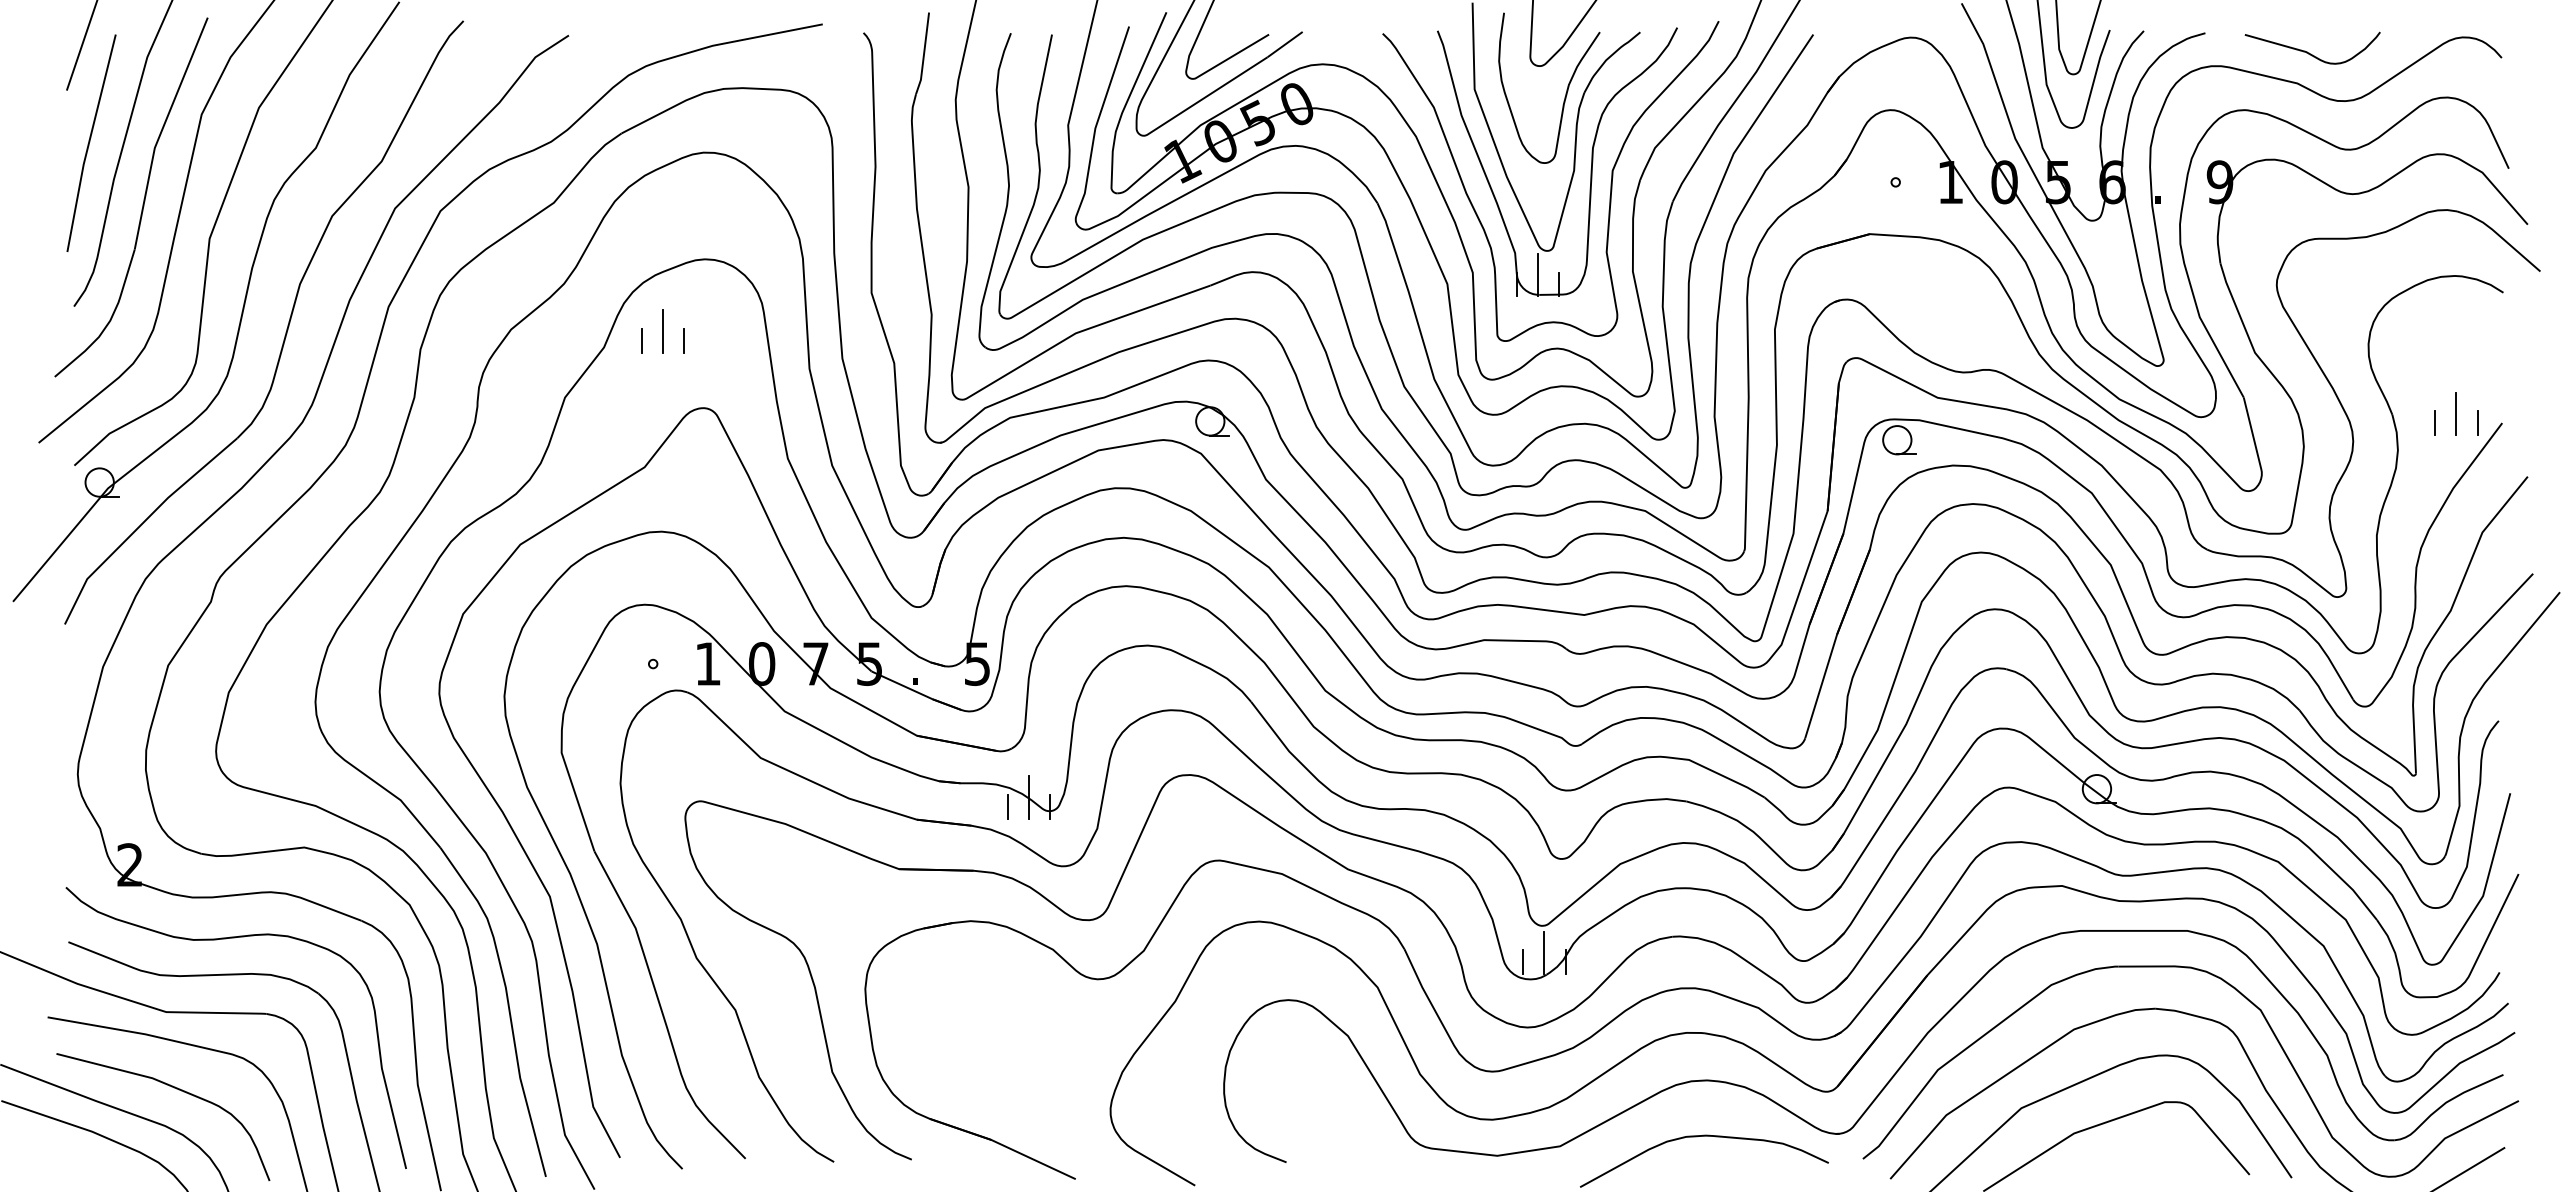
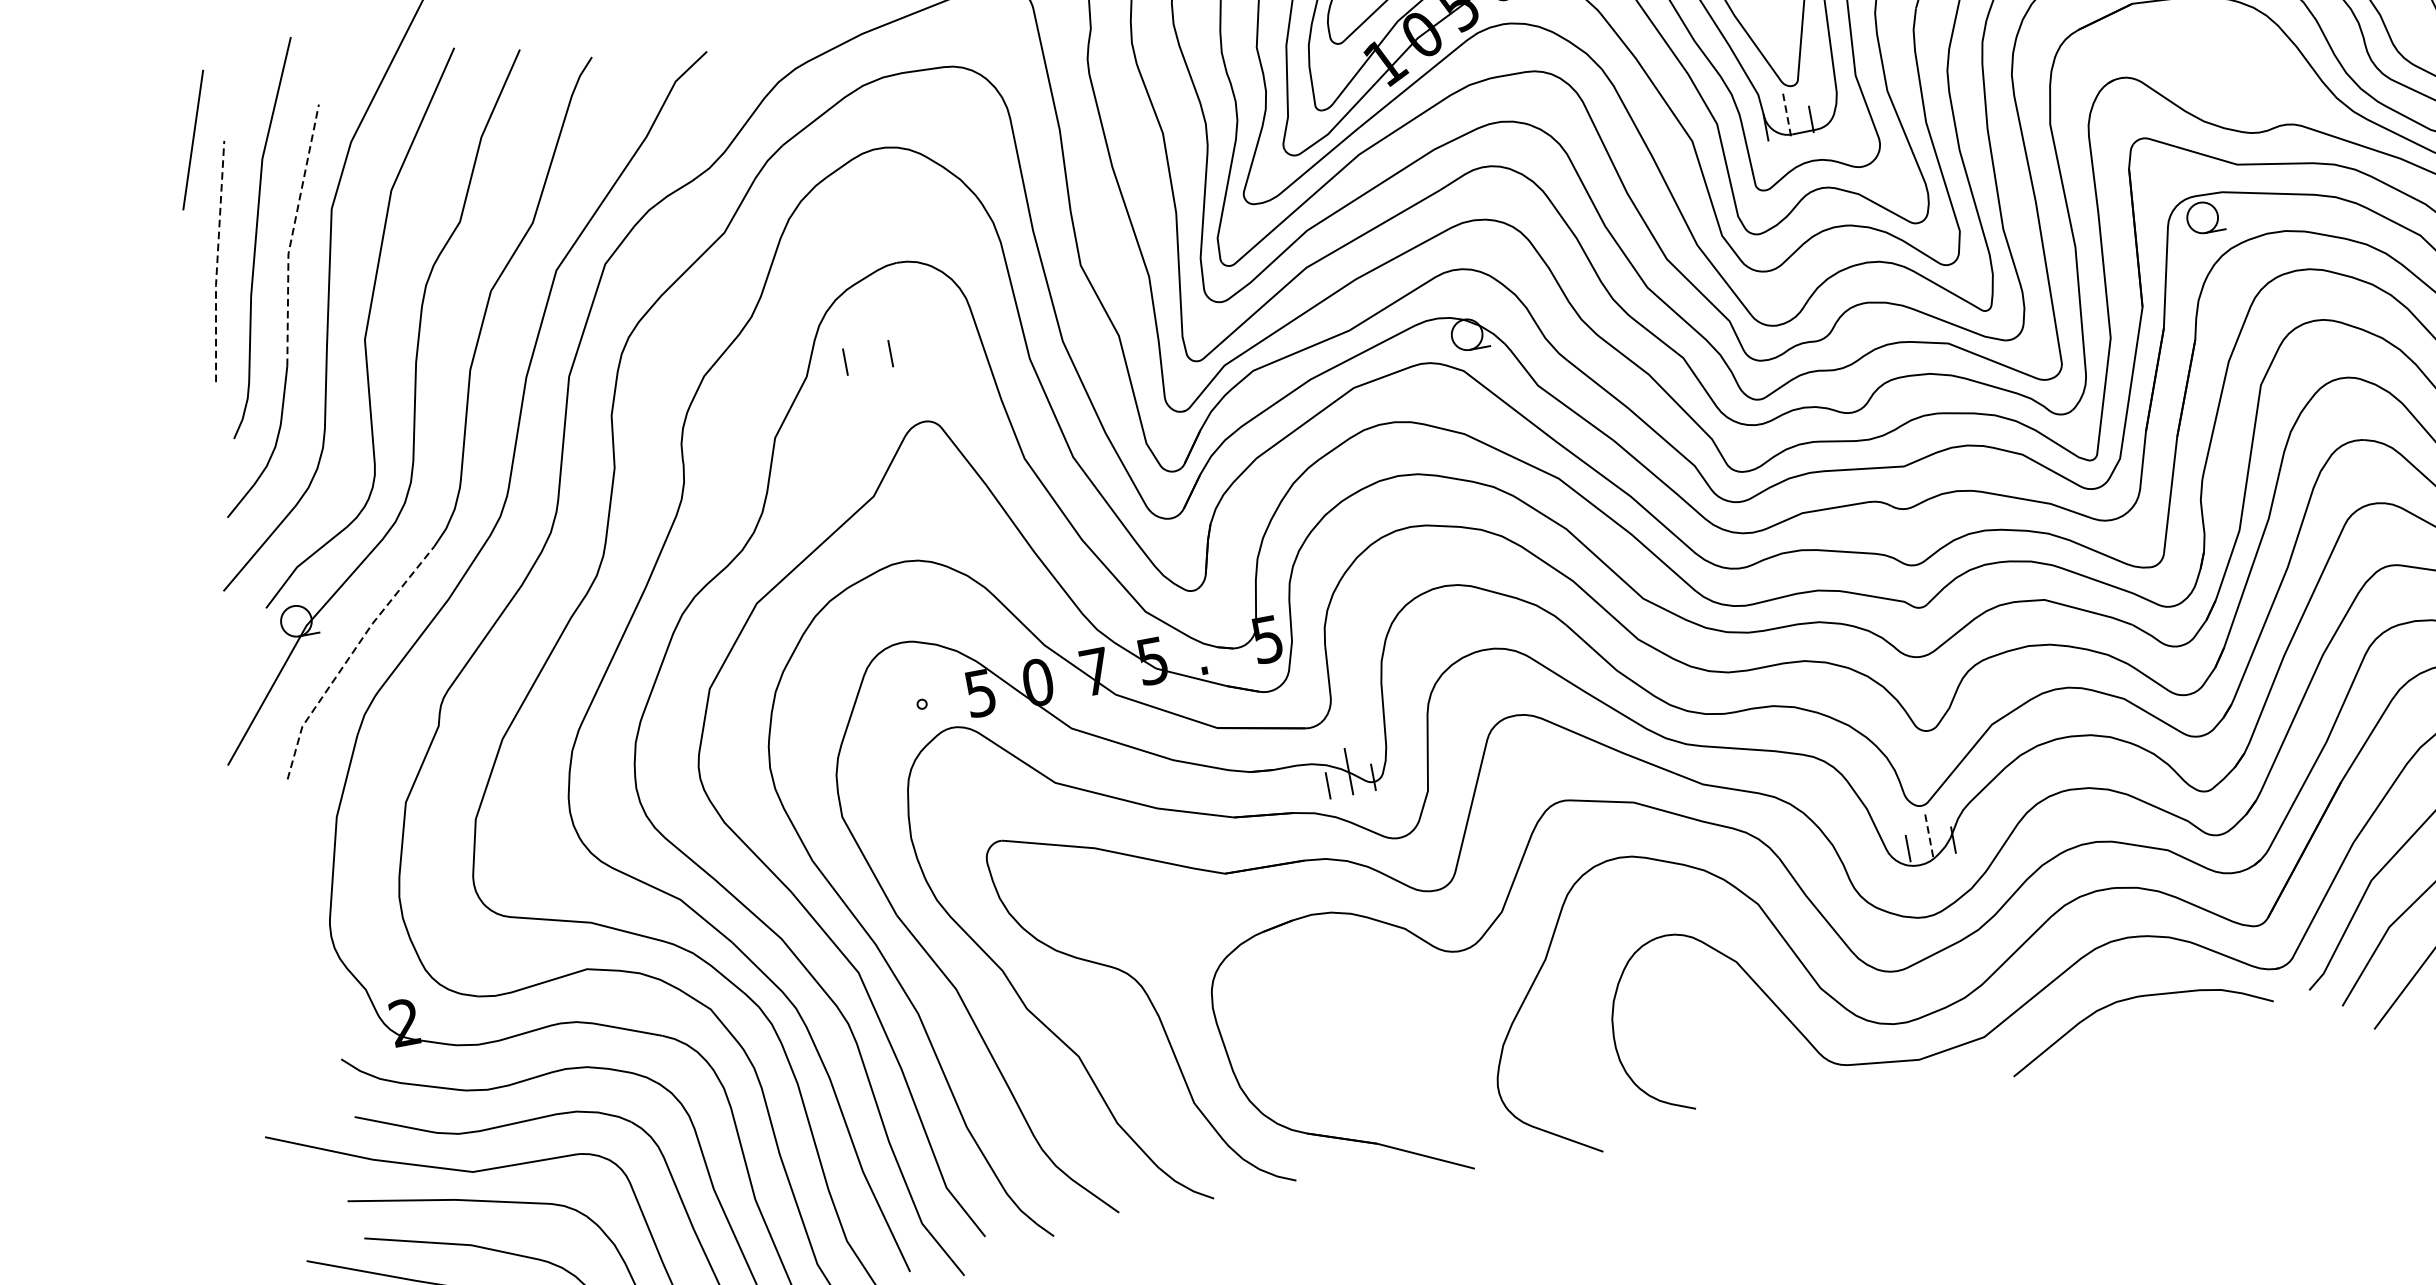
line: (161, 131) -> (292, 235), solid -> dashed
line: (88, 143) -> (216, 262), solid -> dashed
line: (1537, 274) -> (1786, 113), solid -> dashed
line: (662, 331) -> (865, 348), removed
line: (142, 523) -> (350, 656), solid -> dashed
text: (707, 663) -> (979, 692), 1 -> 5
line: (1544, 952) -> (1928, 833), solid -> dashed

